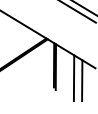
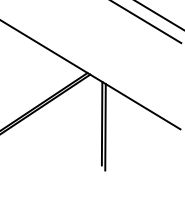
line: (73, 78) -> (138, 148), removed
line: (82, 80) -> (155, 152), removed

